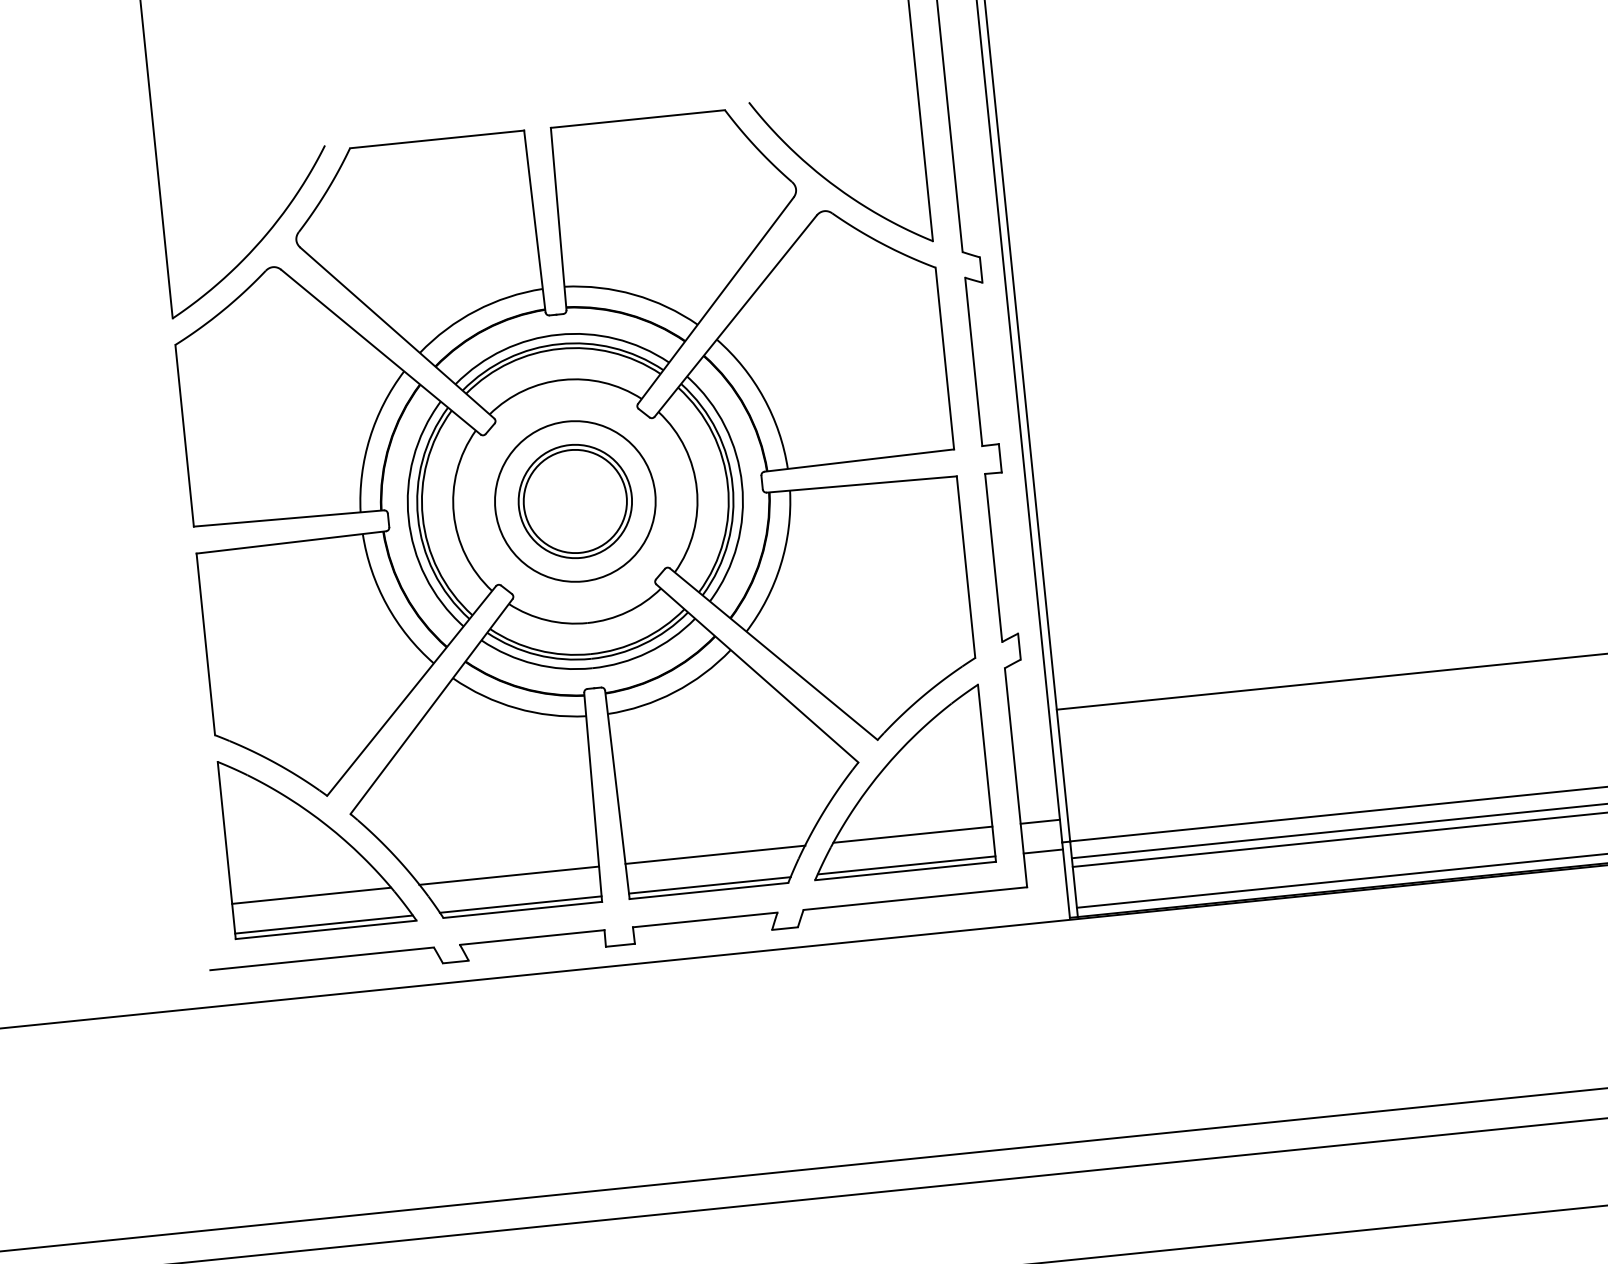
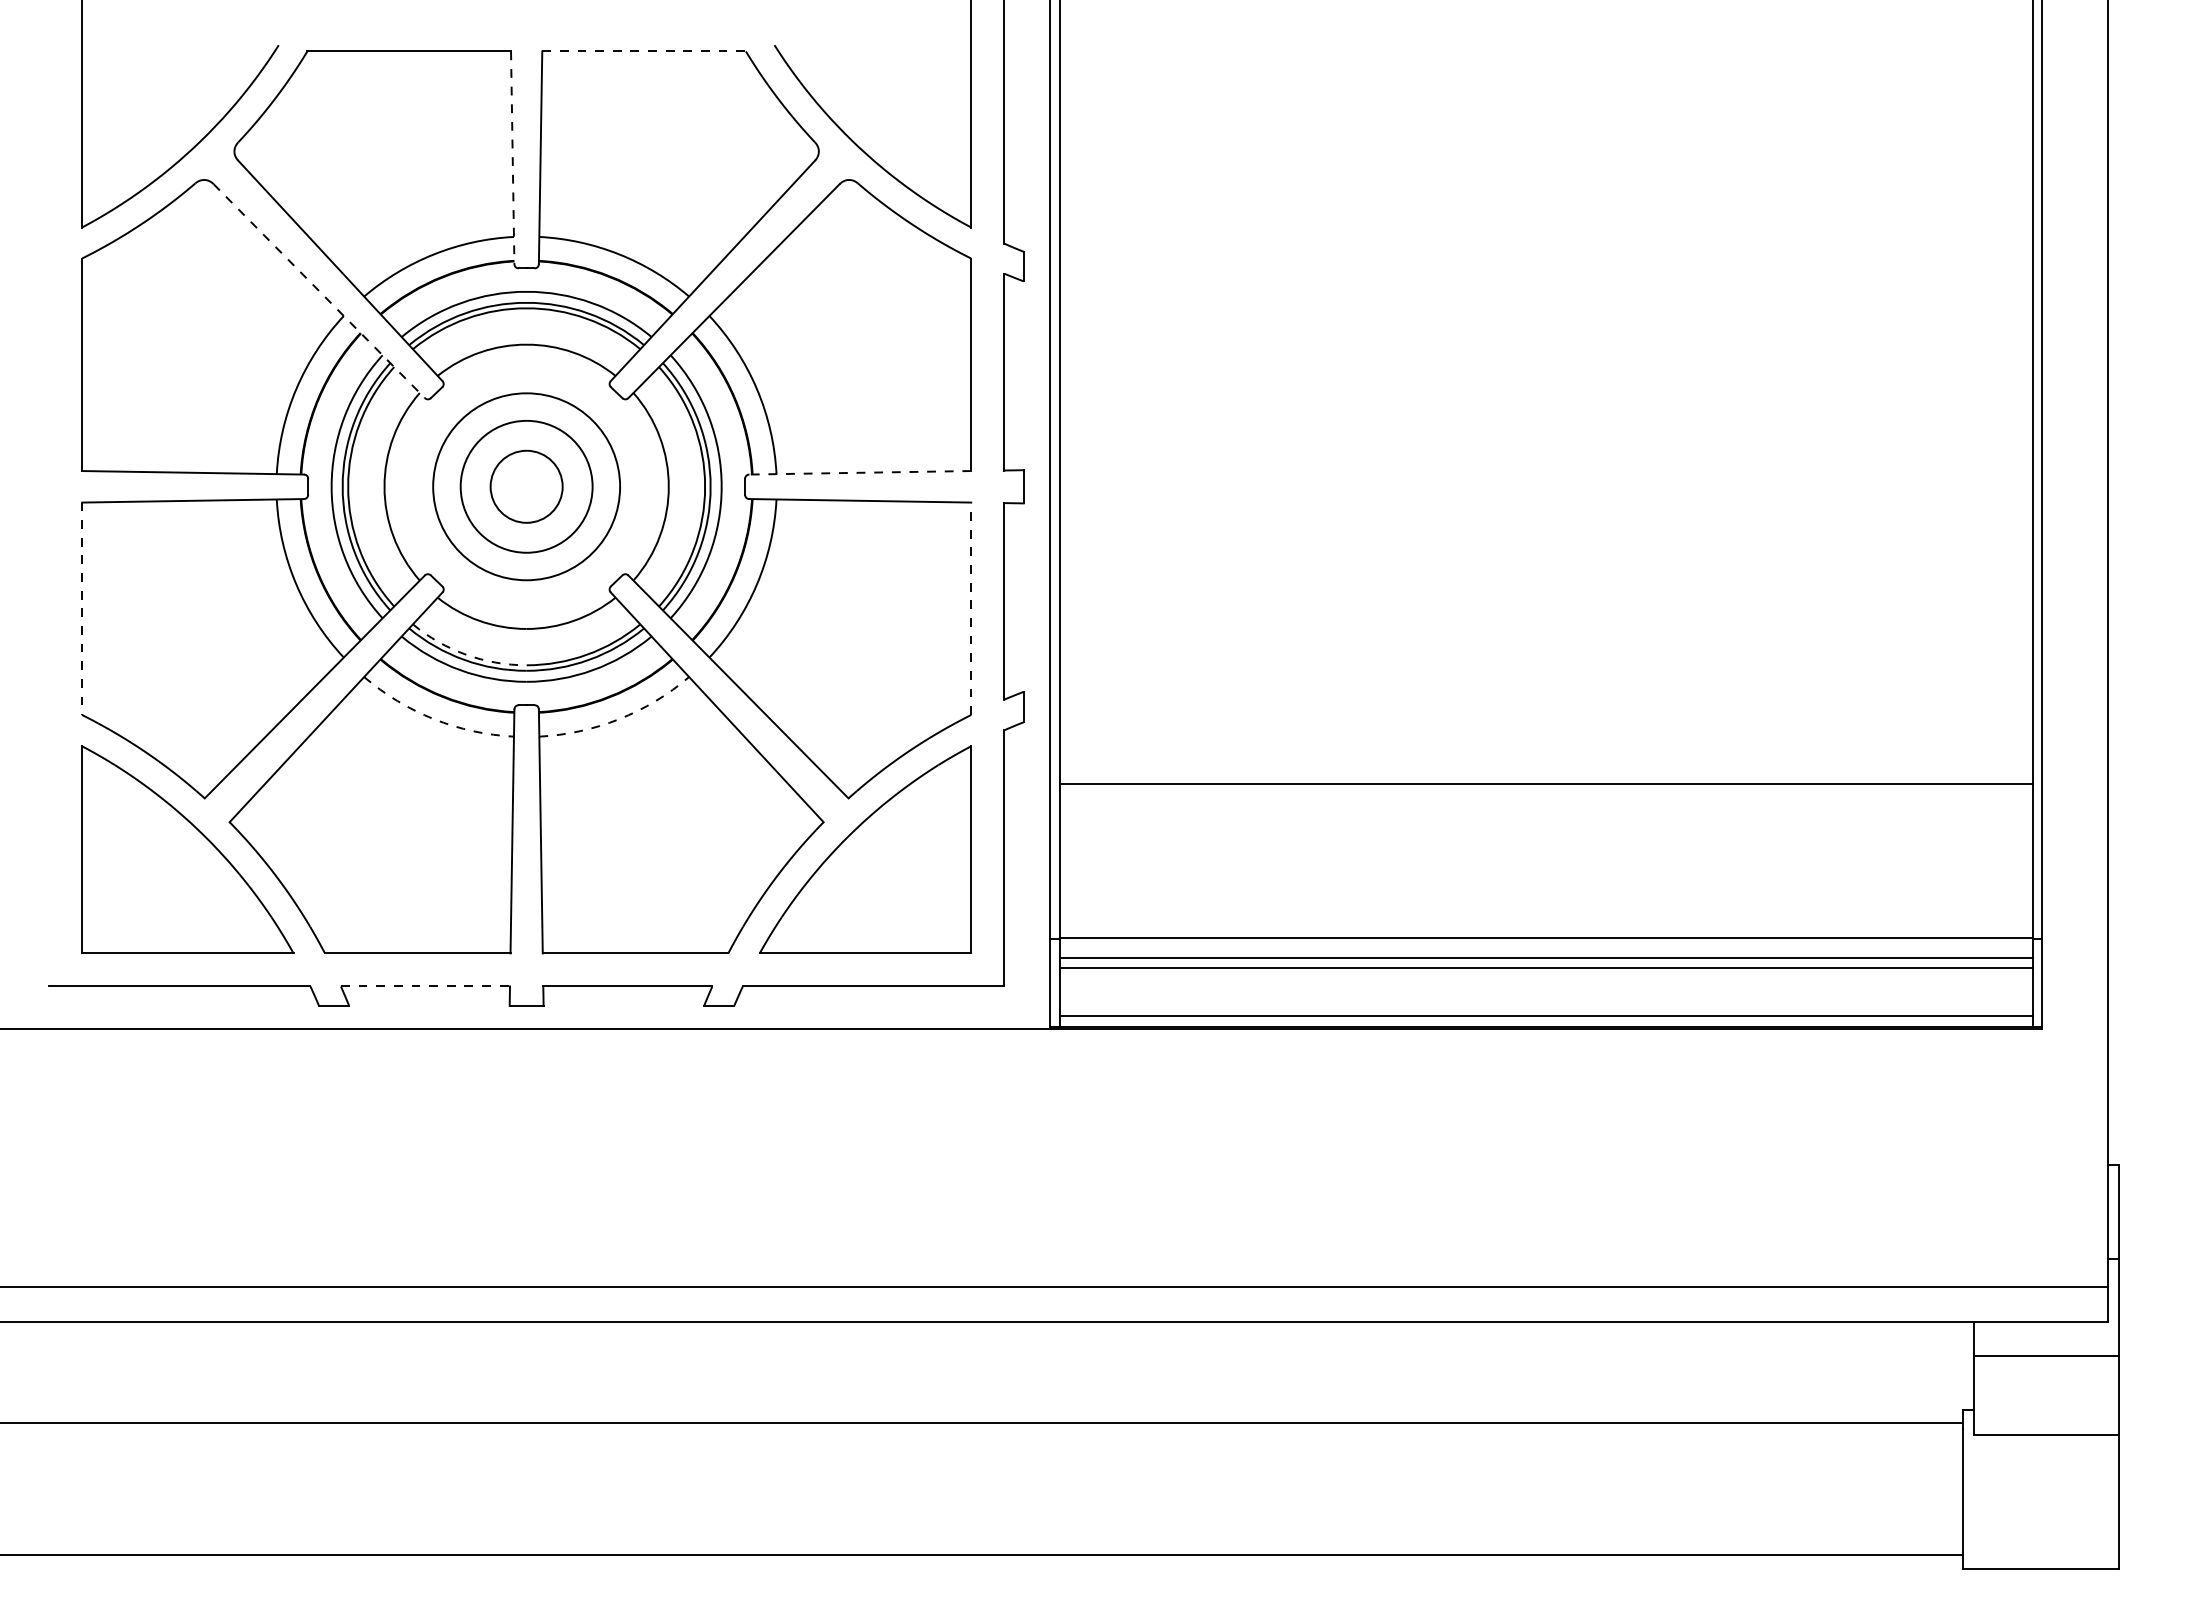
line: (638, 119) -> (644, 51), solid -> dashed
line: (534, 222) -> (512, 158), solid -> dashed
line: (381, 352) -> (319, 291), solid -> dashed
line: (859, 460) -> (860, 472), solid -> dashed
circle: (575, 501) -> (526, 486), size x0.6
line: (966, 566) -> (971, 608), solid -> dashed
line: (206, 644) -> (82, 609), solid -> dashed
arc: (538, 650) -> (466, 654), solid -> dashed
arc: (674, 692) -> (619, 719), solid -> dashed
arc: (516, 708) -> (434, 719), solid -> dashed
line: (1040, 821) -> (1027, 912), removed
line: (913, 834) -> (878, 912), removed
line: (1043, 851) -> (1027, 947), removed
line: (715, 854) -> (647, 912), removed
line: (906, 865) -> (867, 947), removed
line: (508, 875) -> (405, 912), removed
line: (709, 885) -> (636, 947), removed
line: (311, 896) -> (174, 912), removed
line: (520, 905) -> (415, 947), removed
line: (323, 925) -> (185, 947), removed
line: (532, 937) -> (425, 986), solid -> dashed

